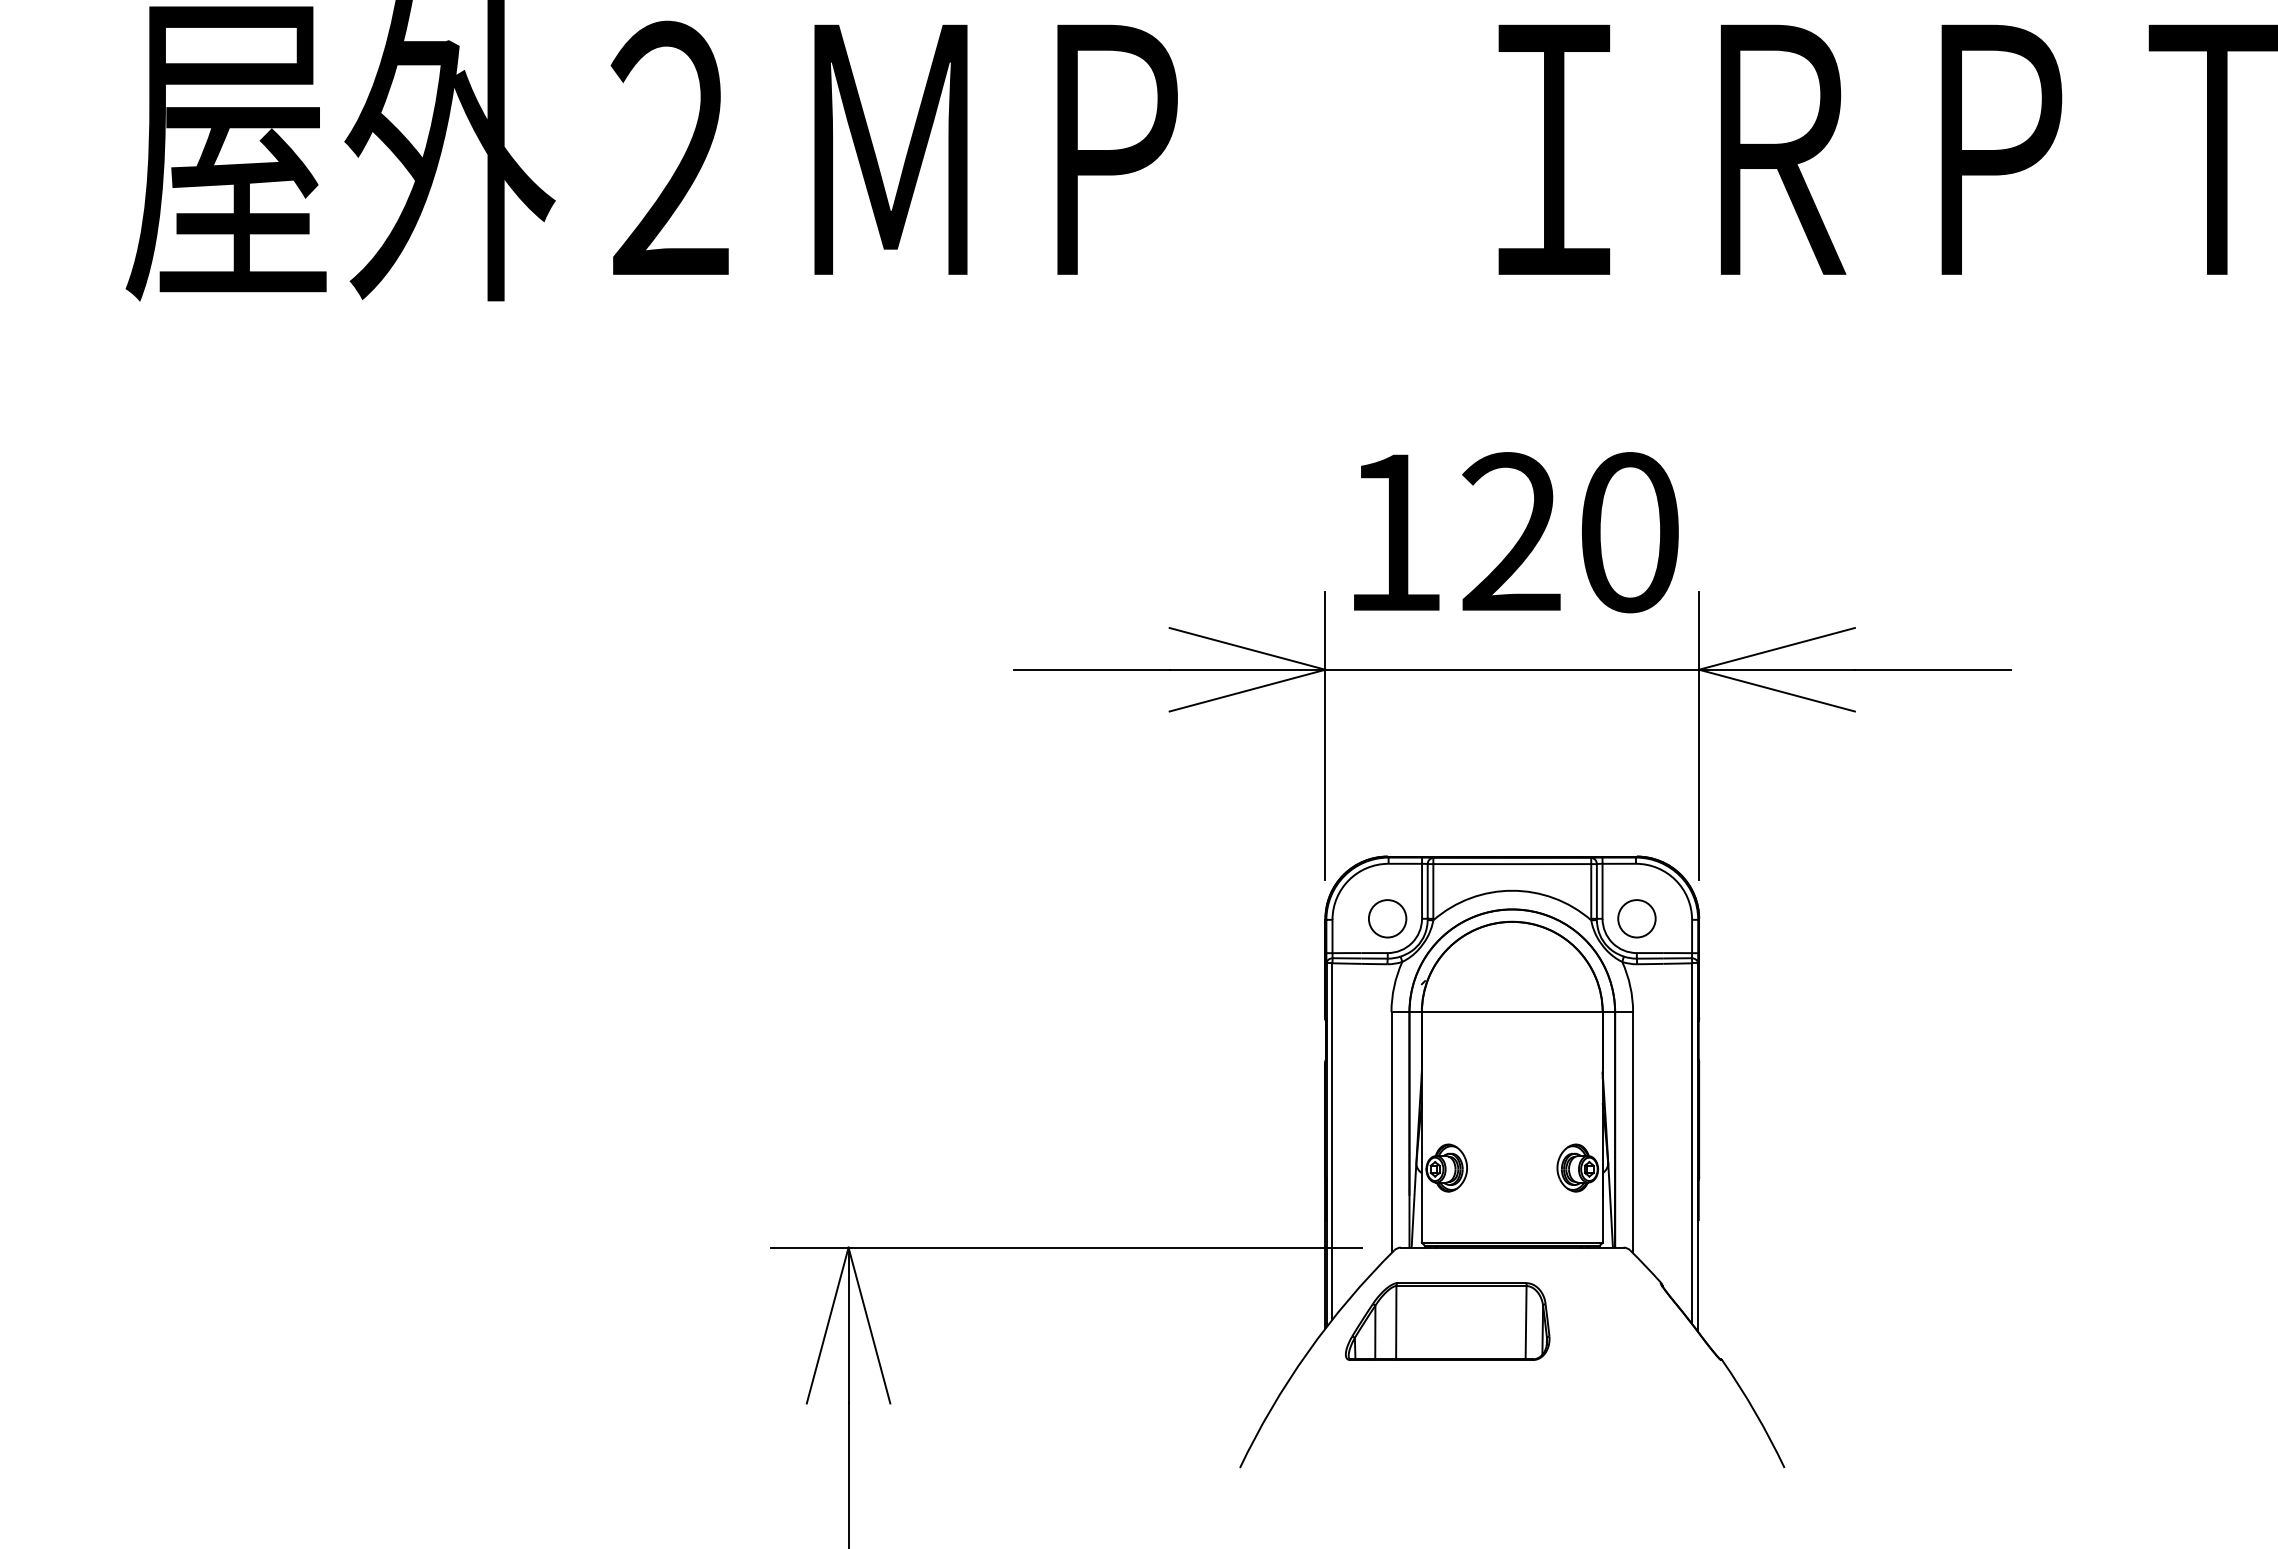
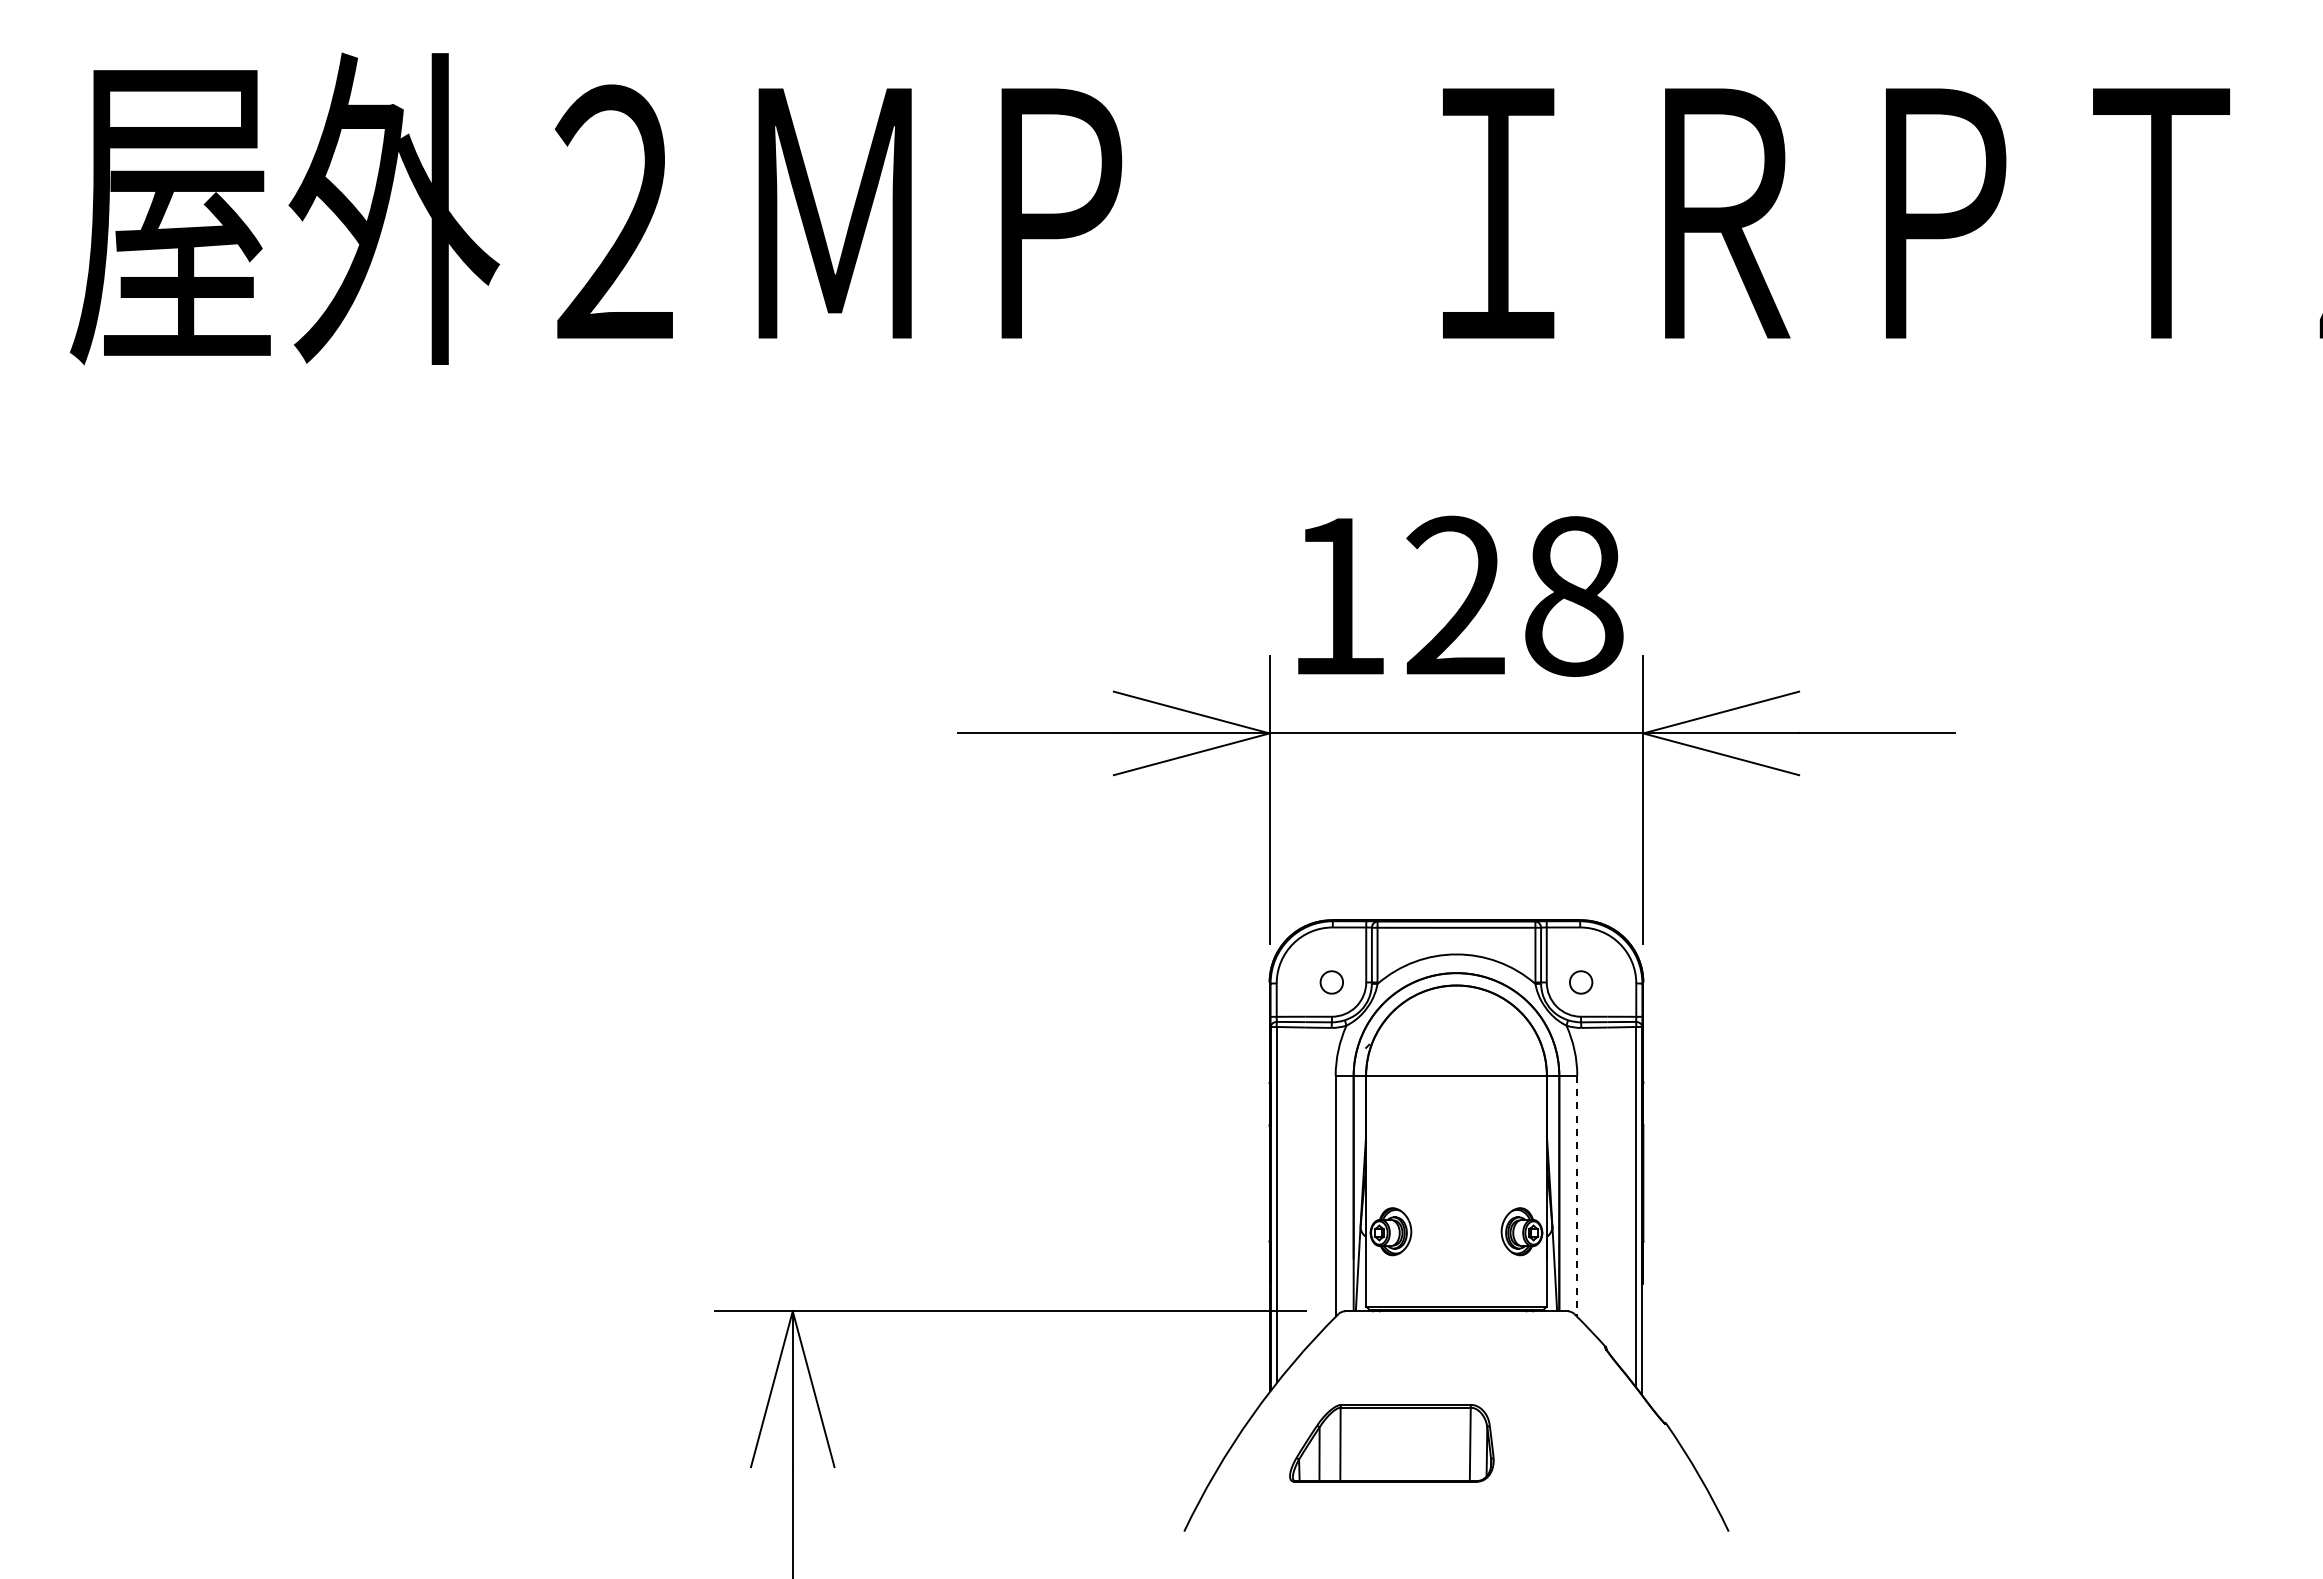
text: (1630, 531) -> (1574, 595), 120 -> 128
circle: (1387, 918) -> (1331, 982), size x0.6
circle: (1636, 918) -> (1580, 982), size x0.6
line: (1633, 1132) -> (1577, 1196), solid -> dashed
part: (1447, 1321) -> (1391, 1443), moved

